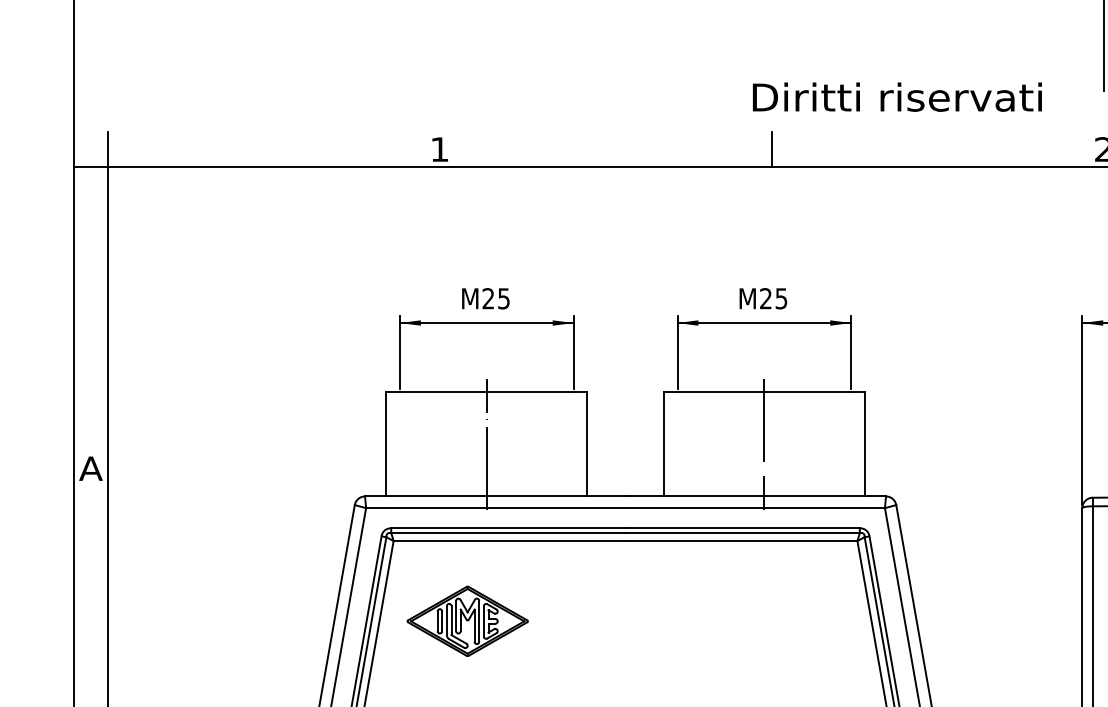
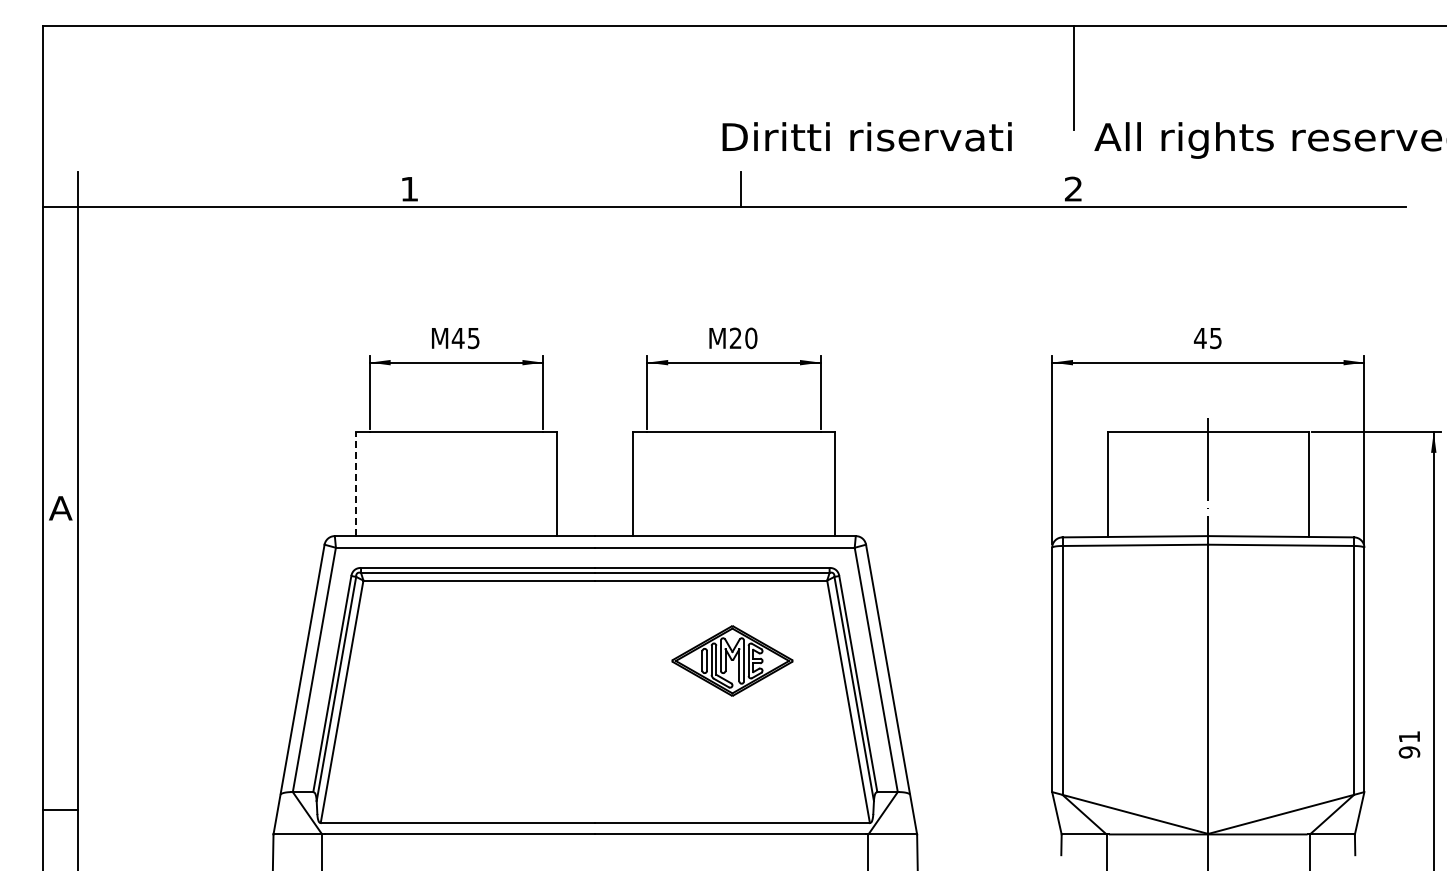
text: (487, 297) -> (457, 337), M25 -> M45
text: (781, 298) -> (751, 338), M25 -> M20
line: (385, 443) -> (355, 483), solid -> dashed
line: (486, 443) -> (456, 483), removed
line: (764, 443) -> (734, 483), removed
part: (467, 620) -> (732, 660), moved

